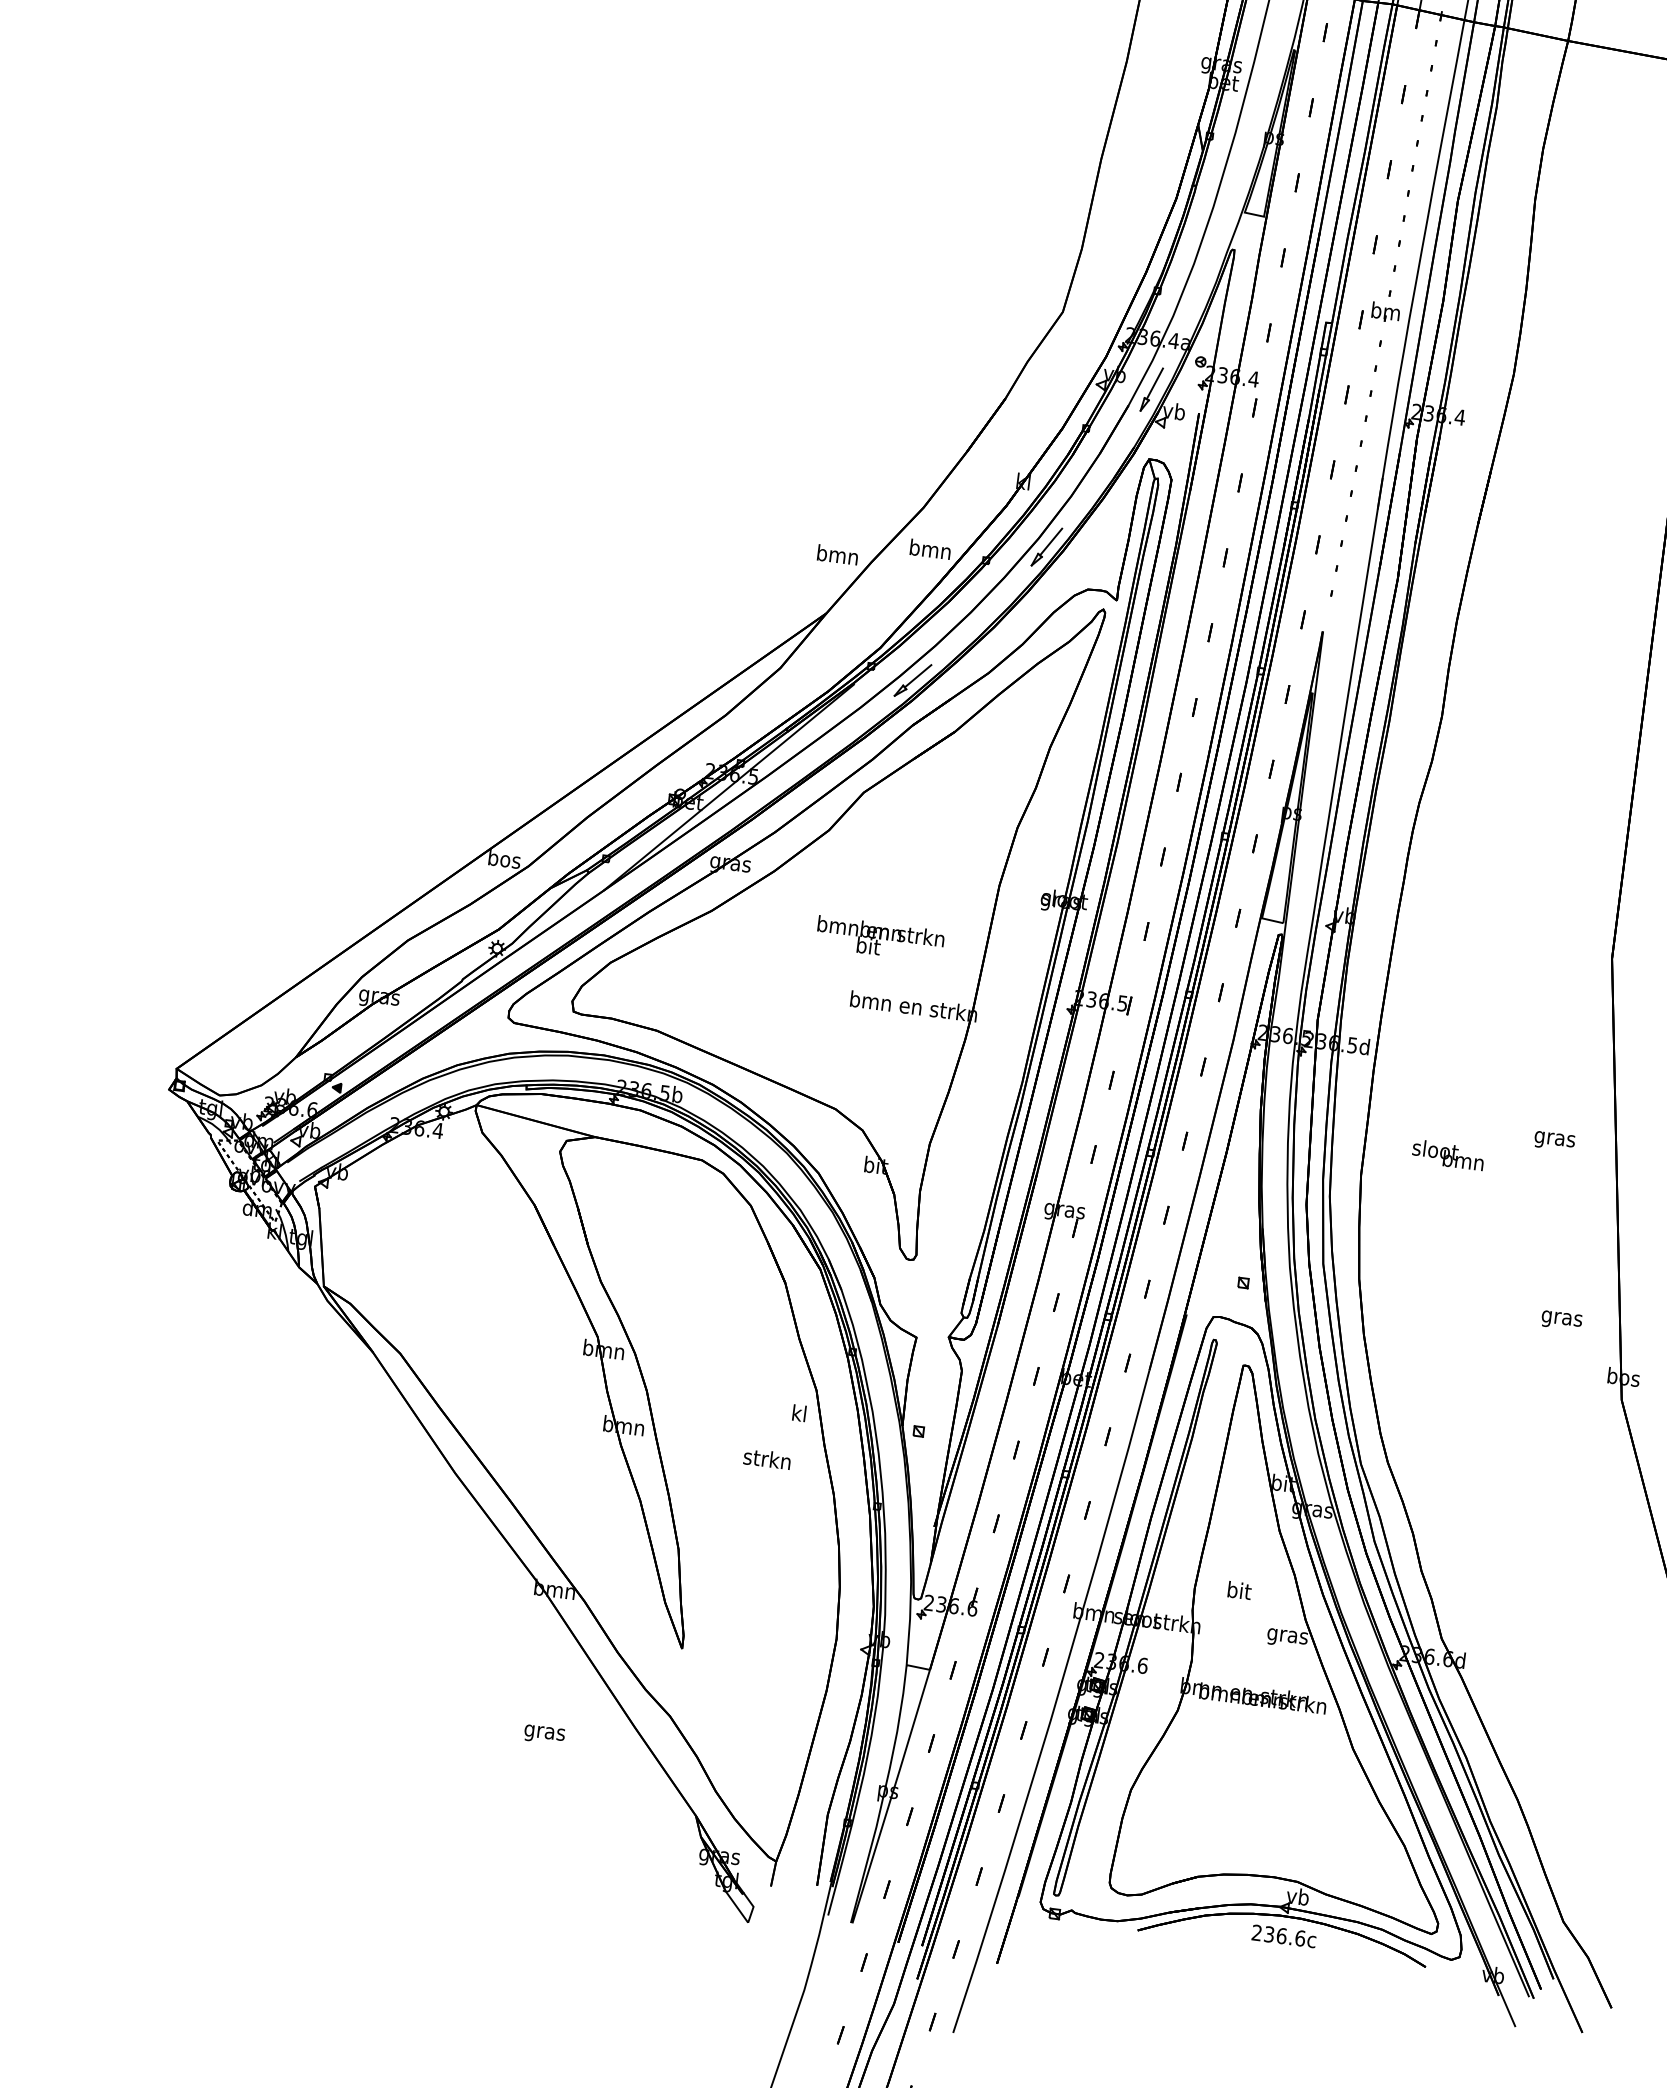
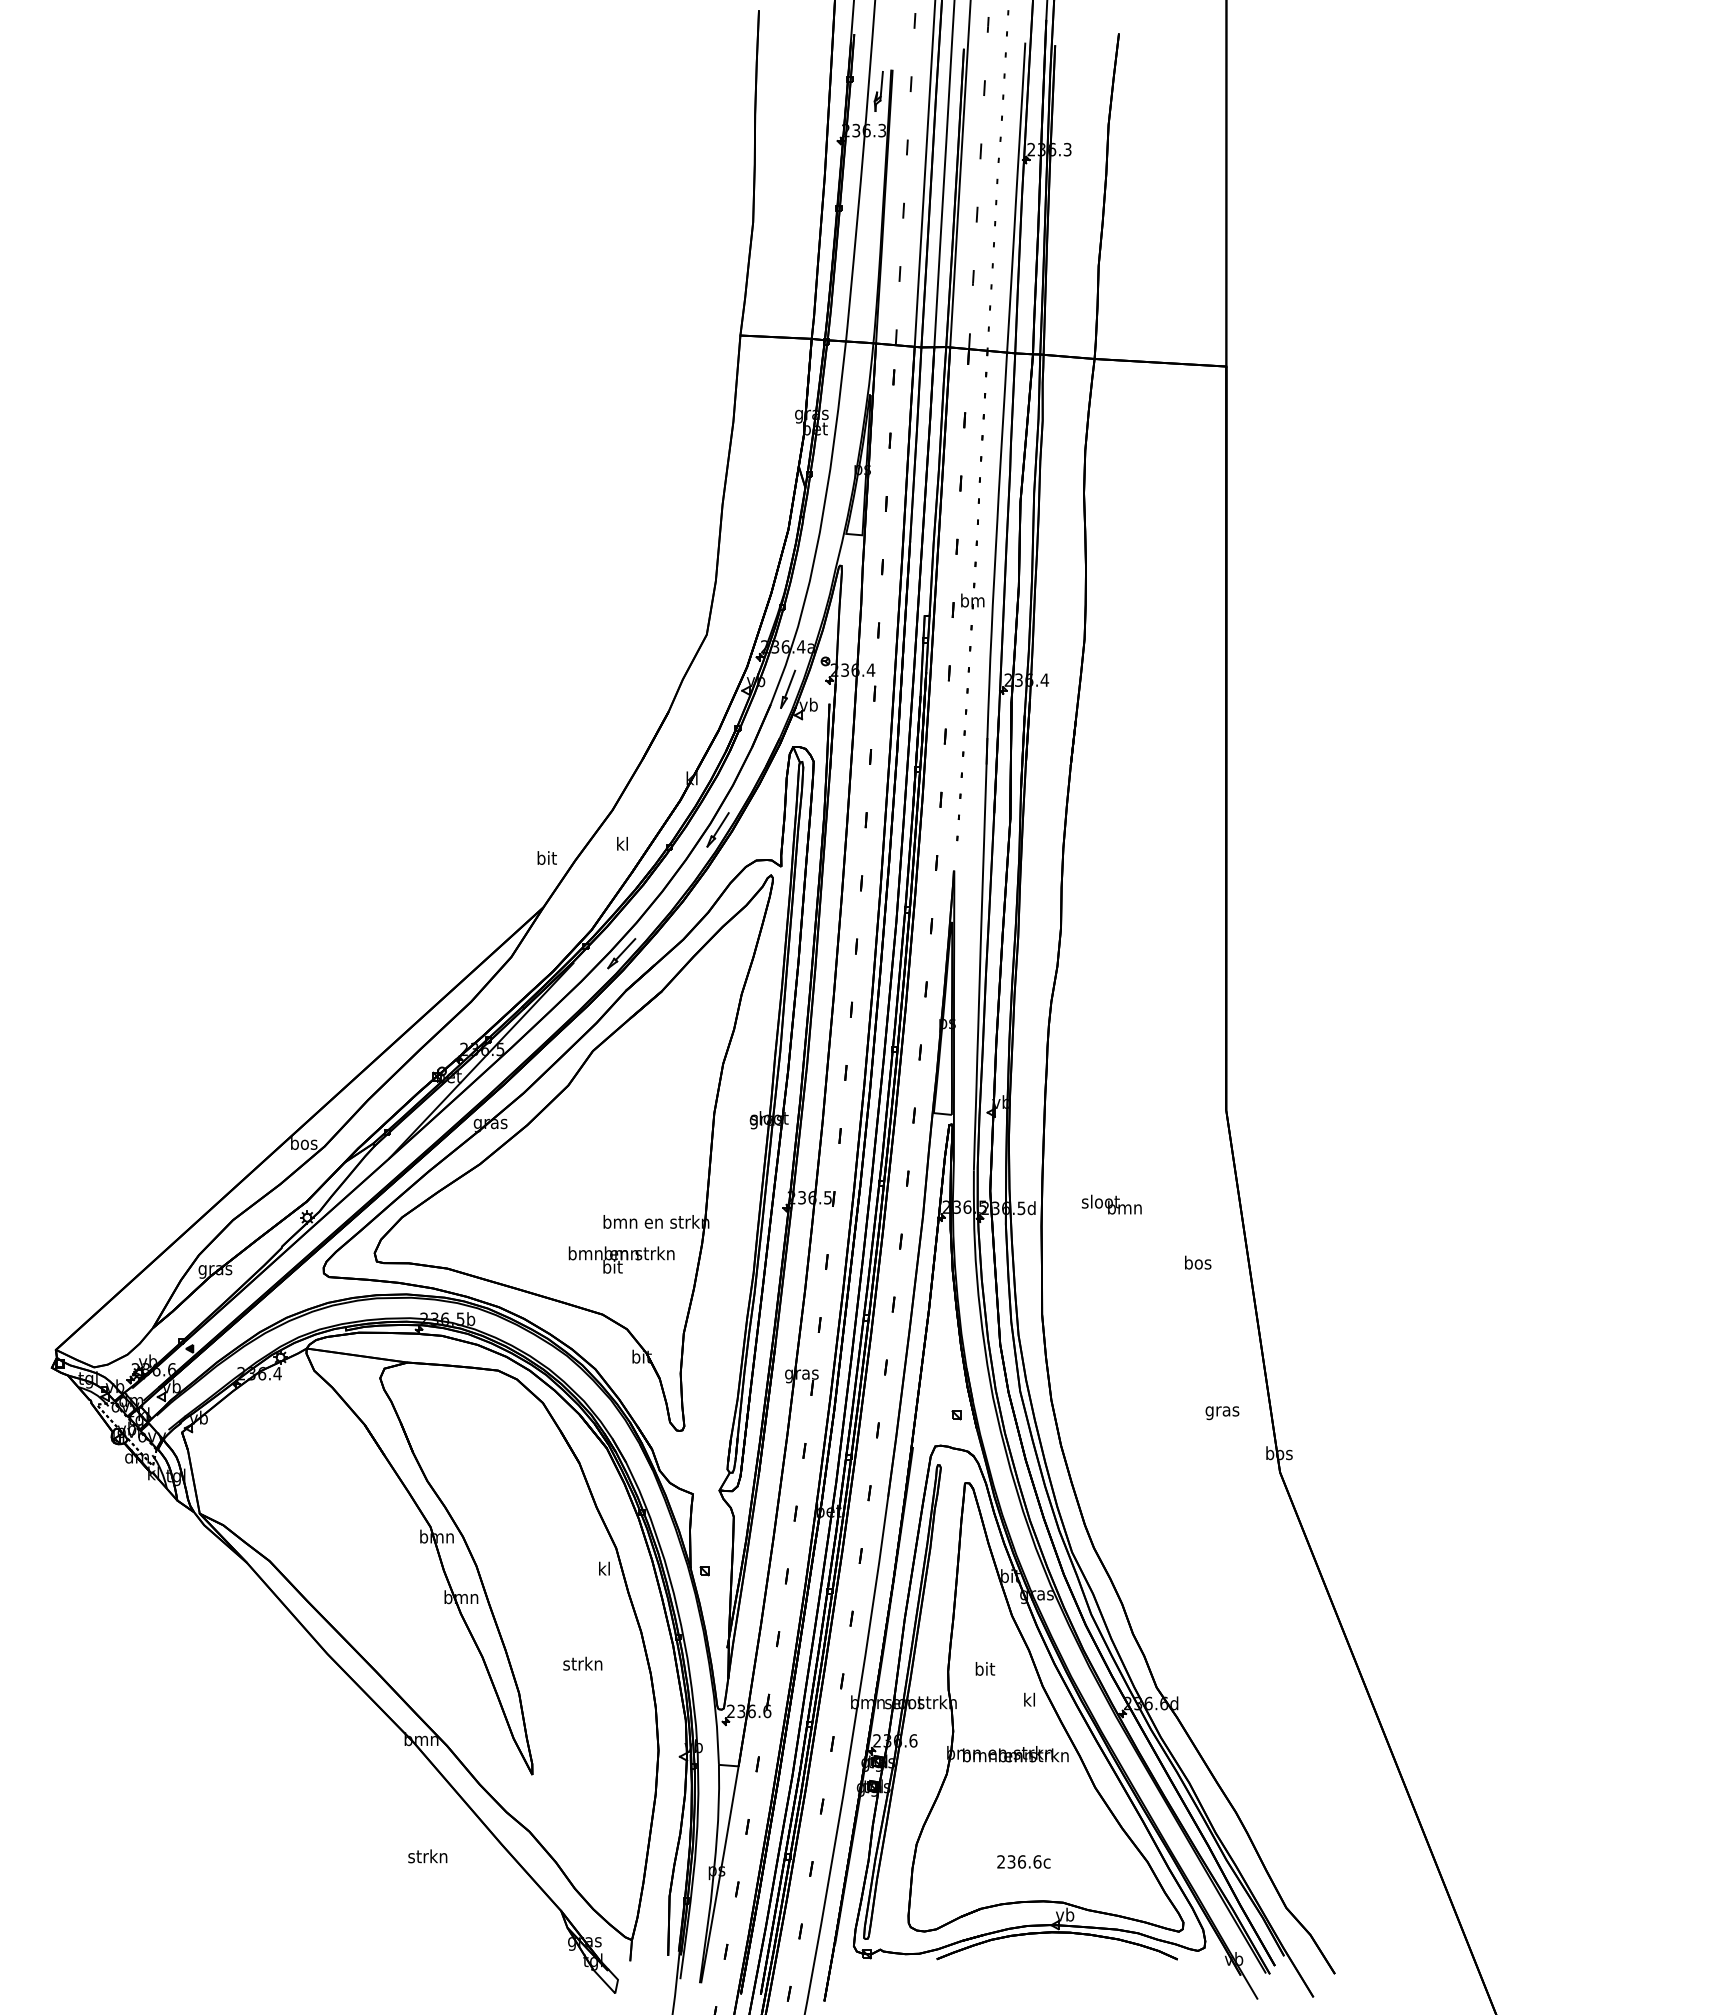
text: (930, 548) -> (622, 843), bmn -> kl
text: (837, 554) -> (546, 857), bmn -> bit
text: (880, 938) -> (621, 1259), moved
text: (1554, 1139) -> (1197, 1264), gras -> bos
text: (1447, 1154) -> (1111, 1204), moved
text: (767, 1458) -> (582, 1663), moved
text: (1287, 1636) -> (1029, 1701), gras -> kl
text: (544, 1731) -> (427, 1857), gras -> strkn
text: (1283, 1935) -> (1023, 1861), moved

